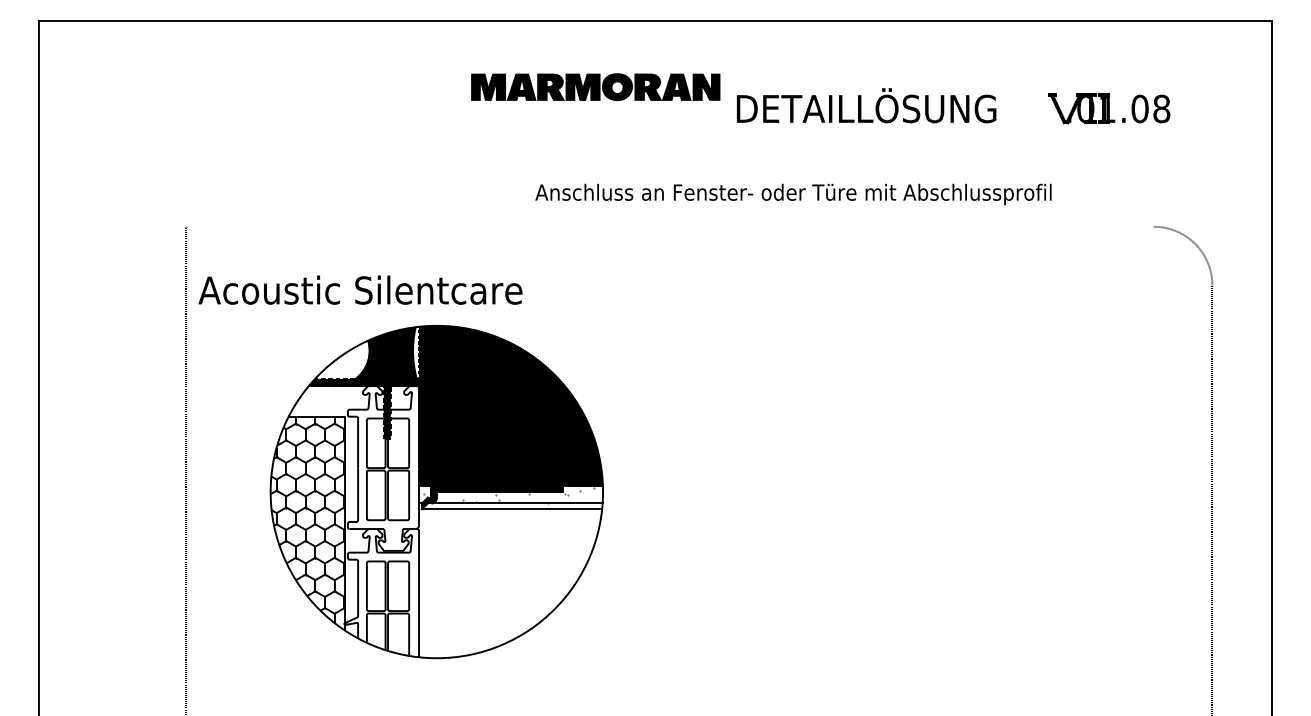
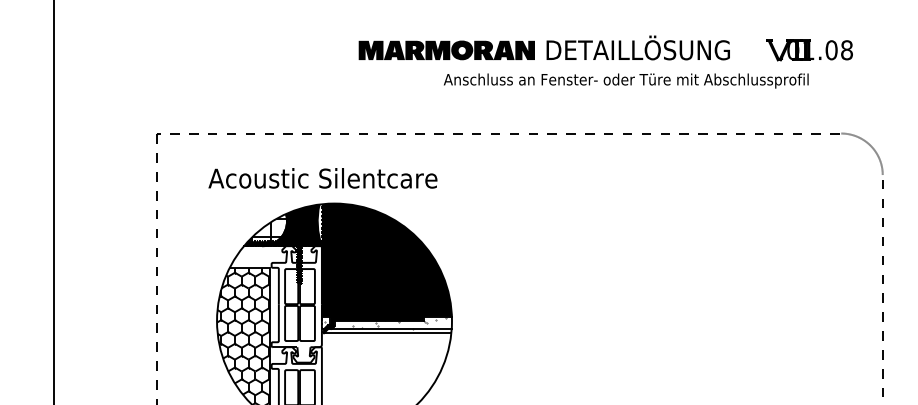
part: (595, 86) -> (446, 49), moved
text: (793, 194) -> (626, 81), moved
line: (670, 226) -> (499, 133), added
text: (360, 289) -> (322, 177), moved
hatch: (344, 366) -> (269, 232), added

